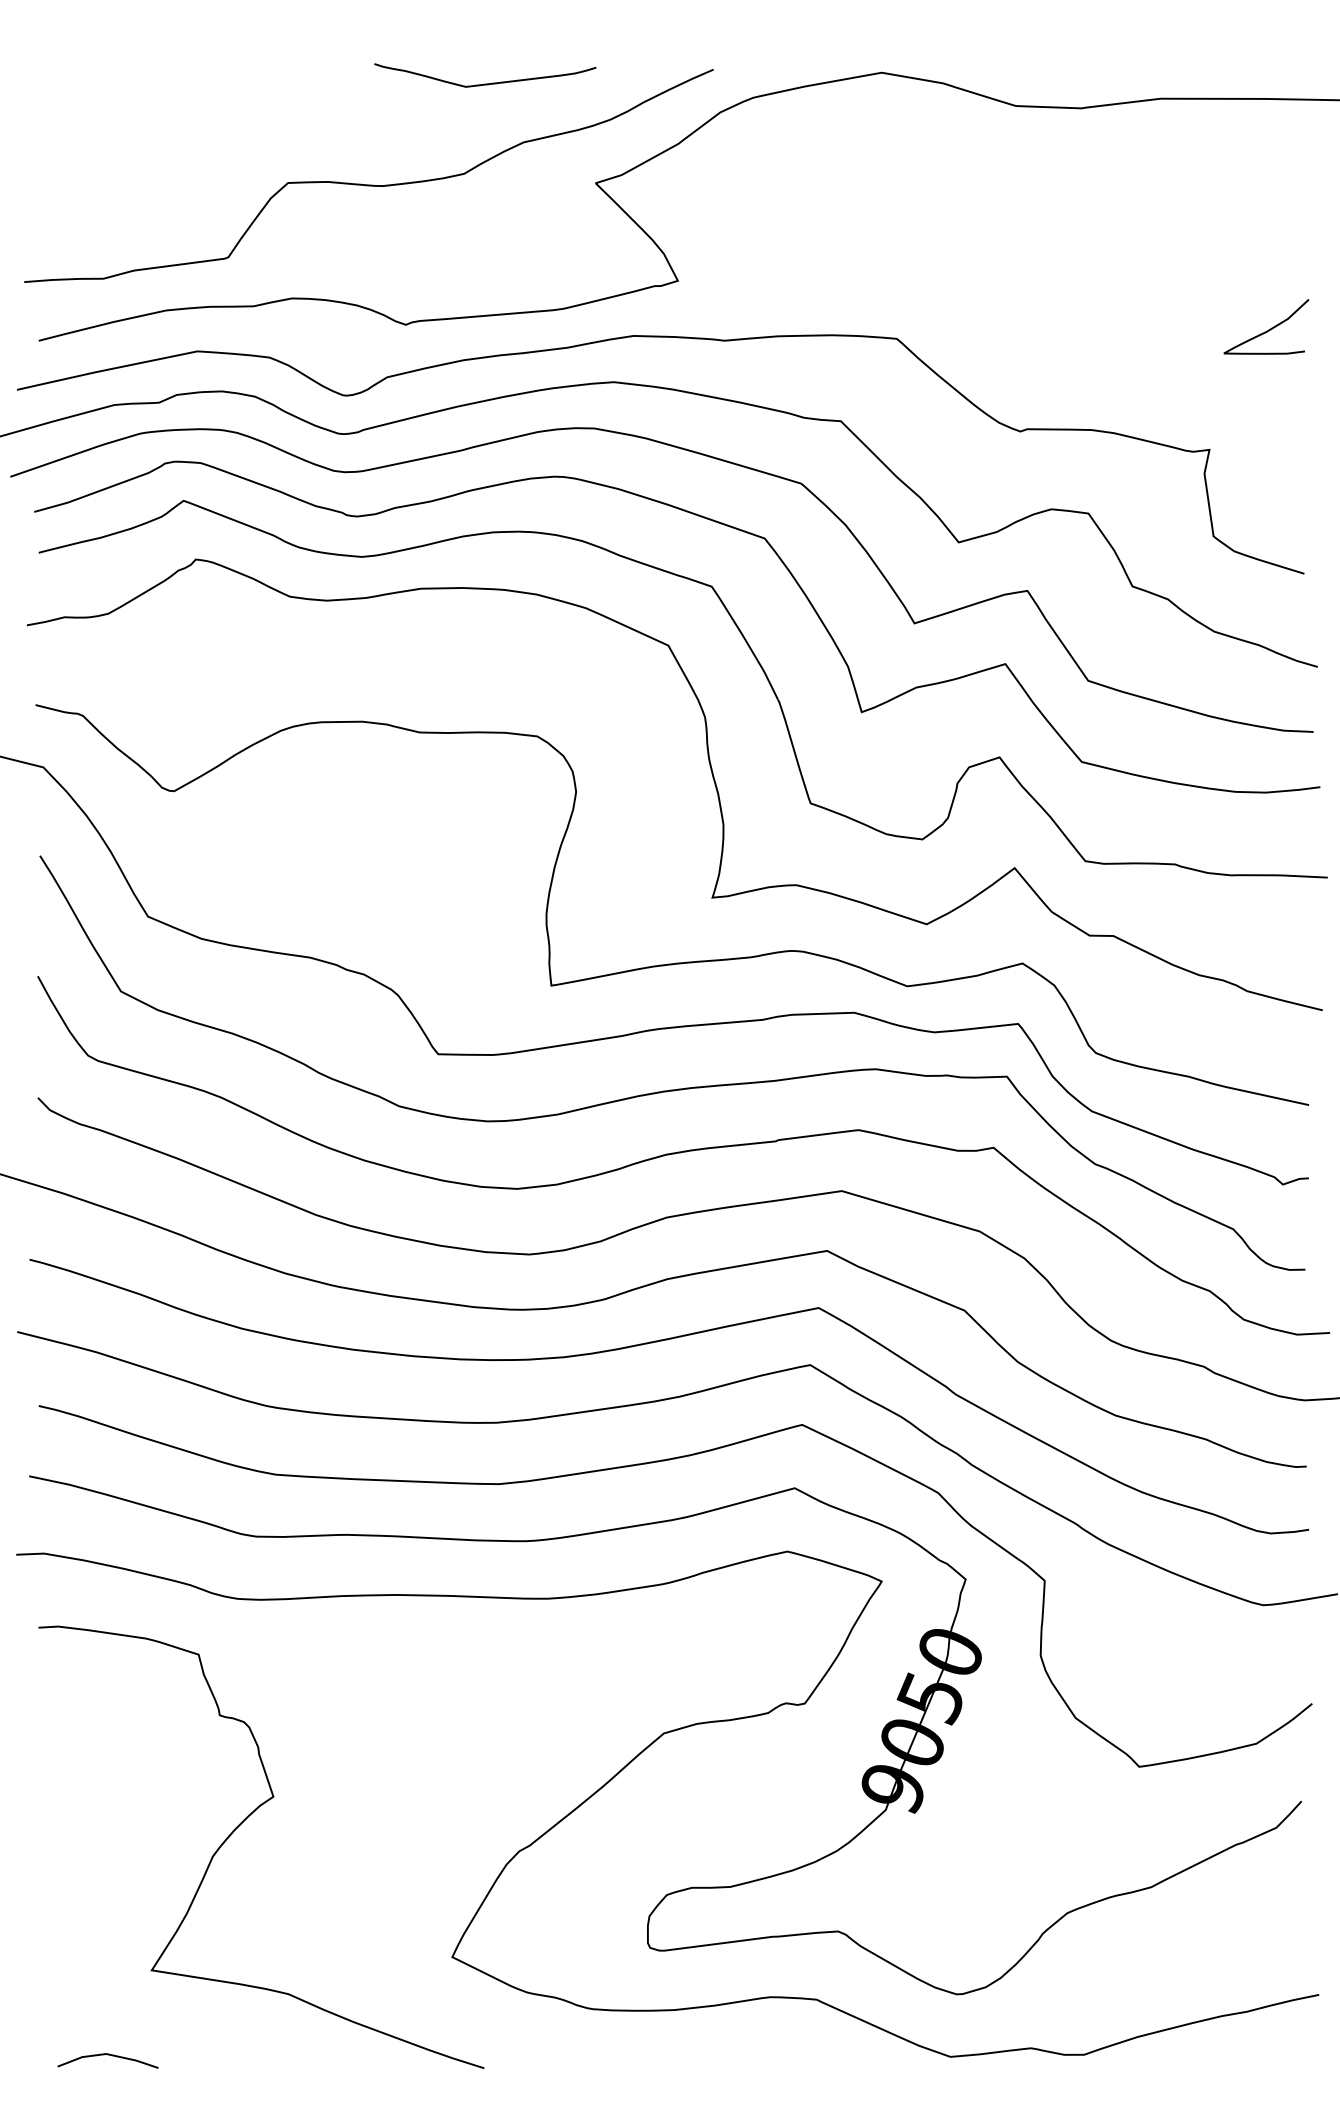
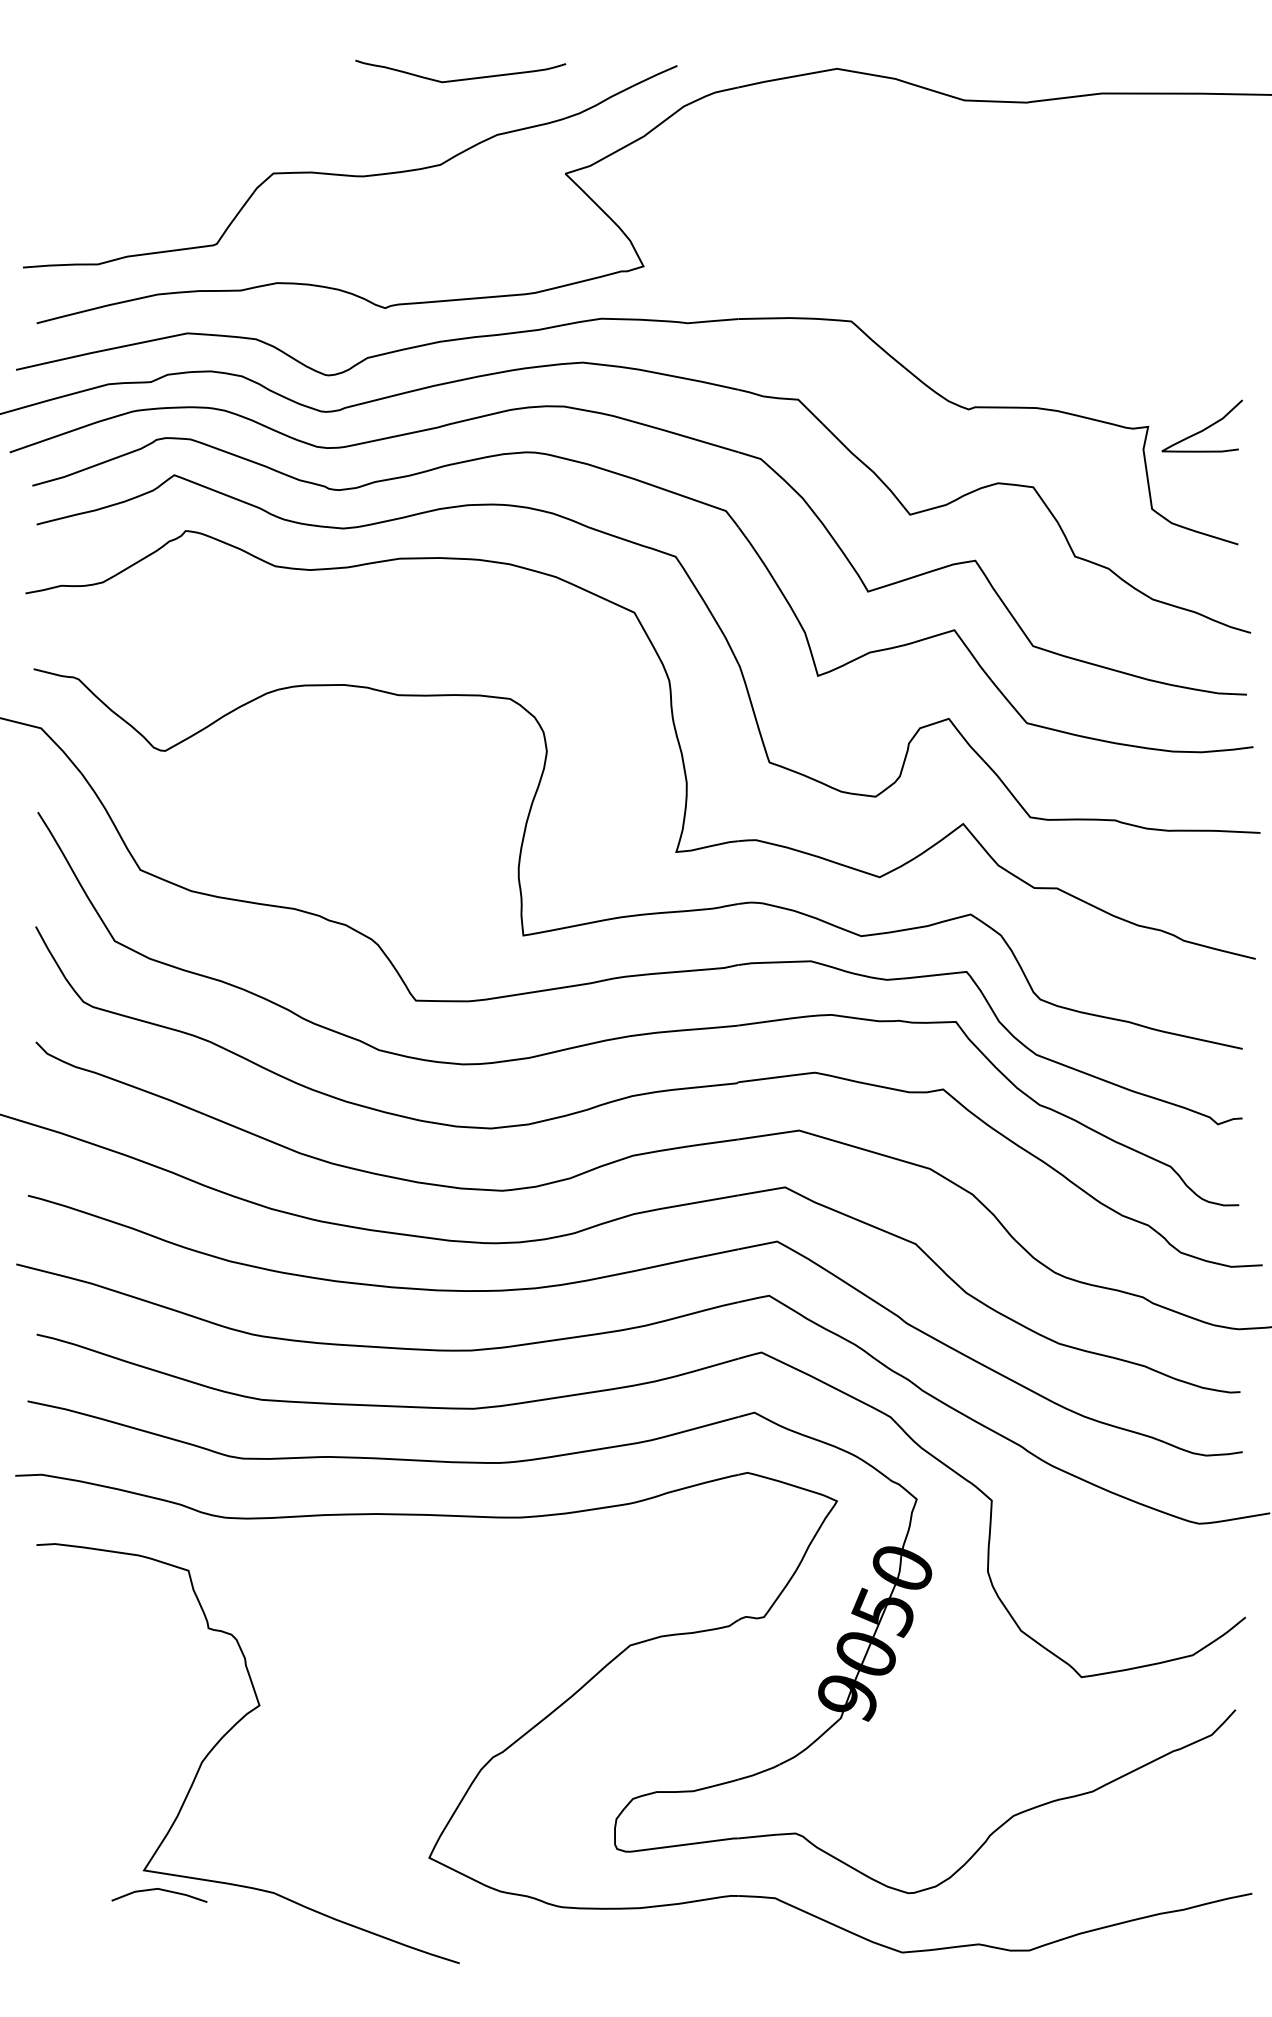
curve: (1266, 330) -> (1202, 429), moved
line: (108, 2055) -> (159, 1890), moved

